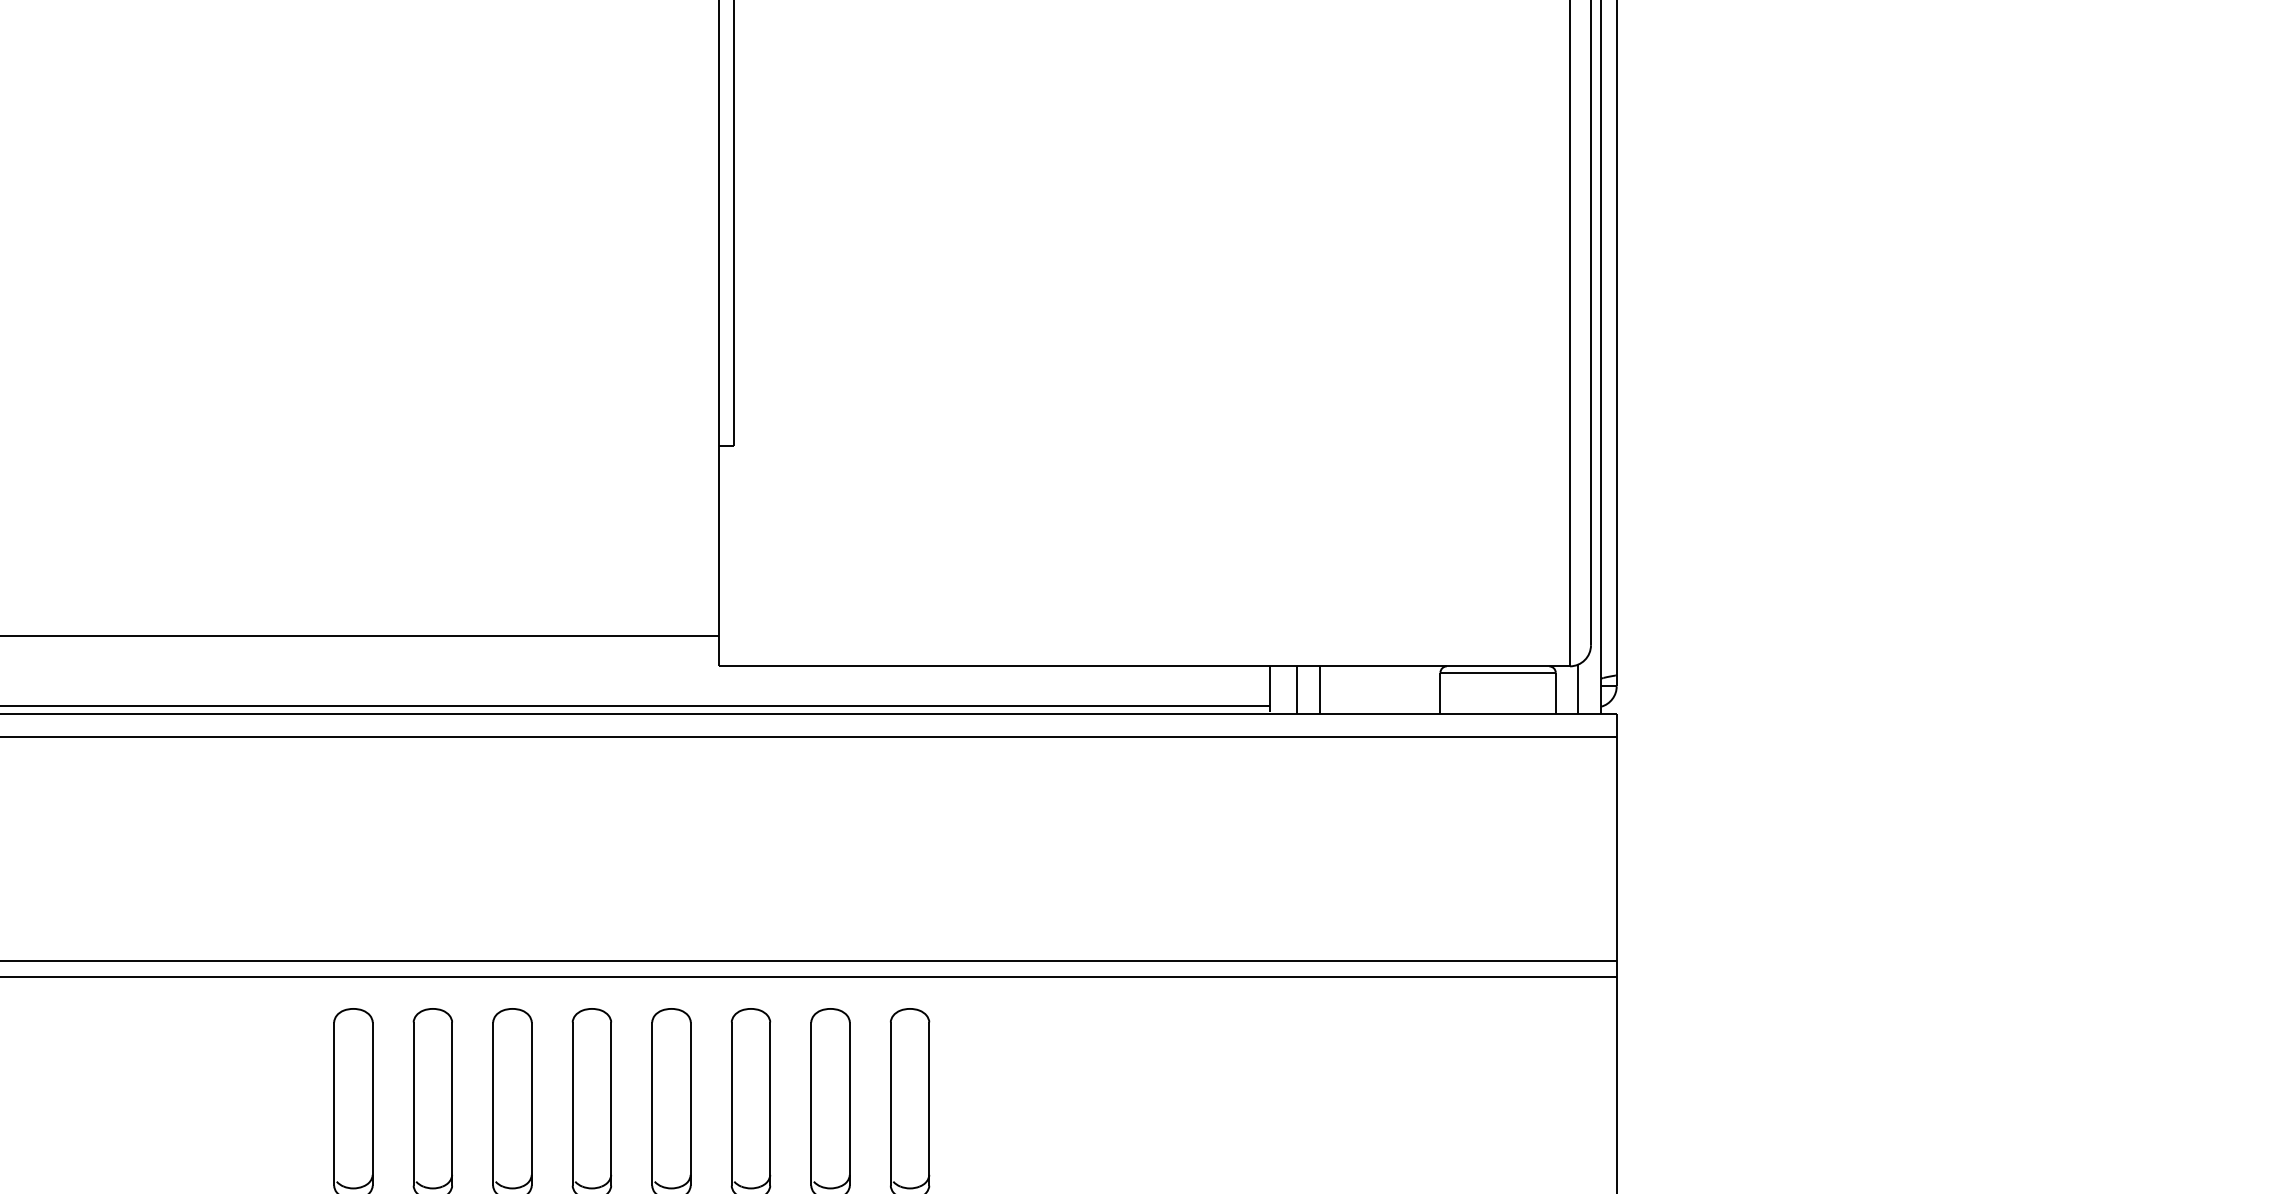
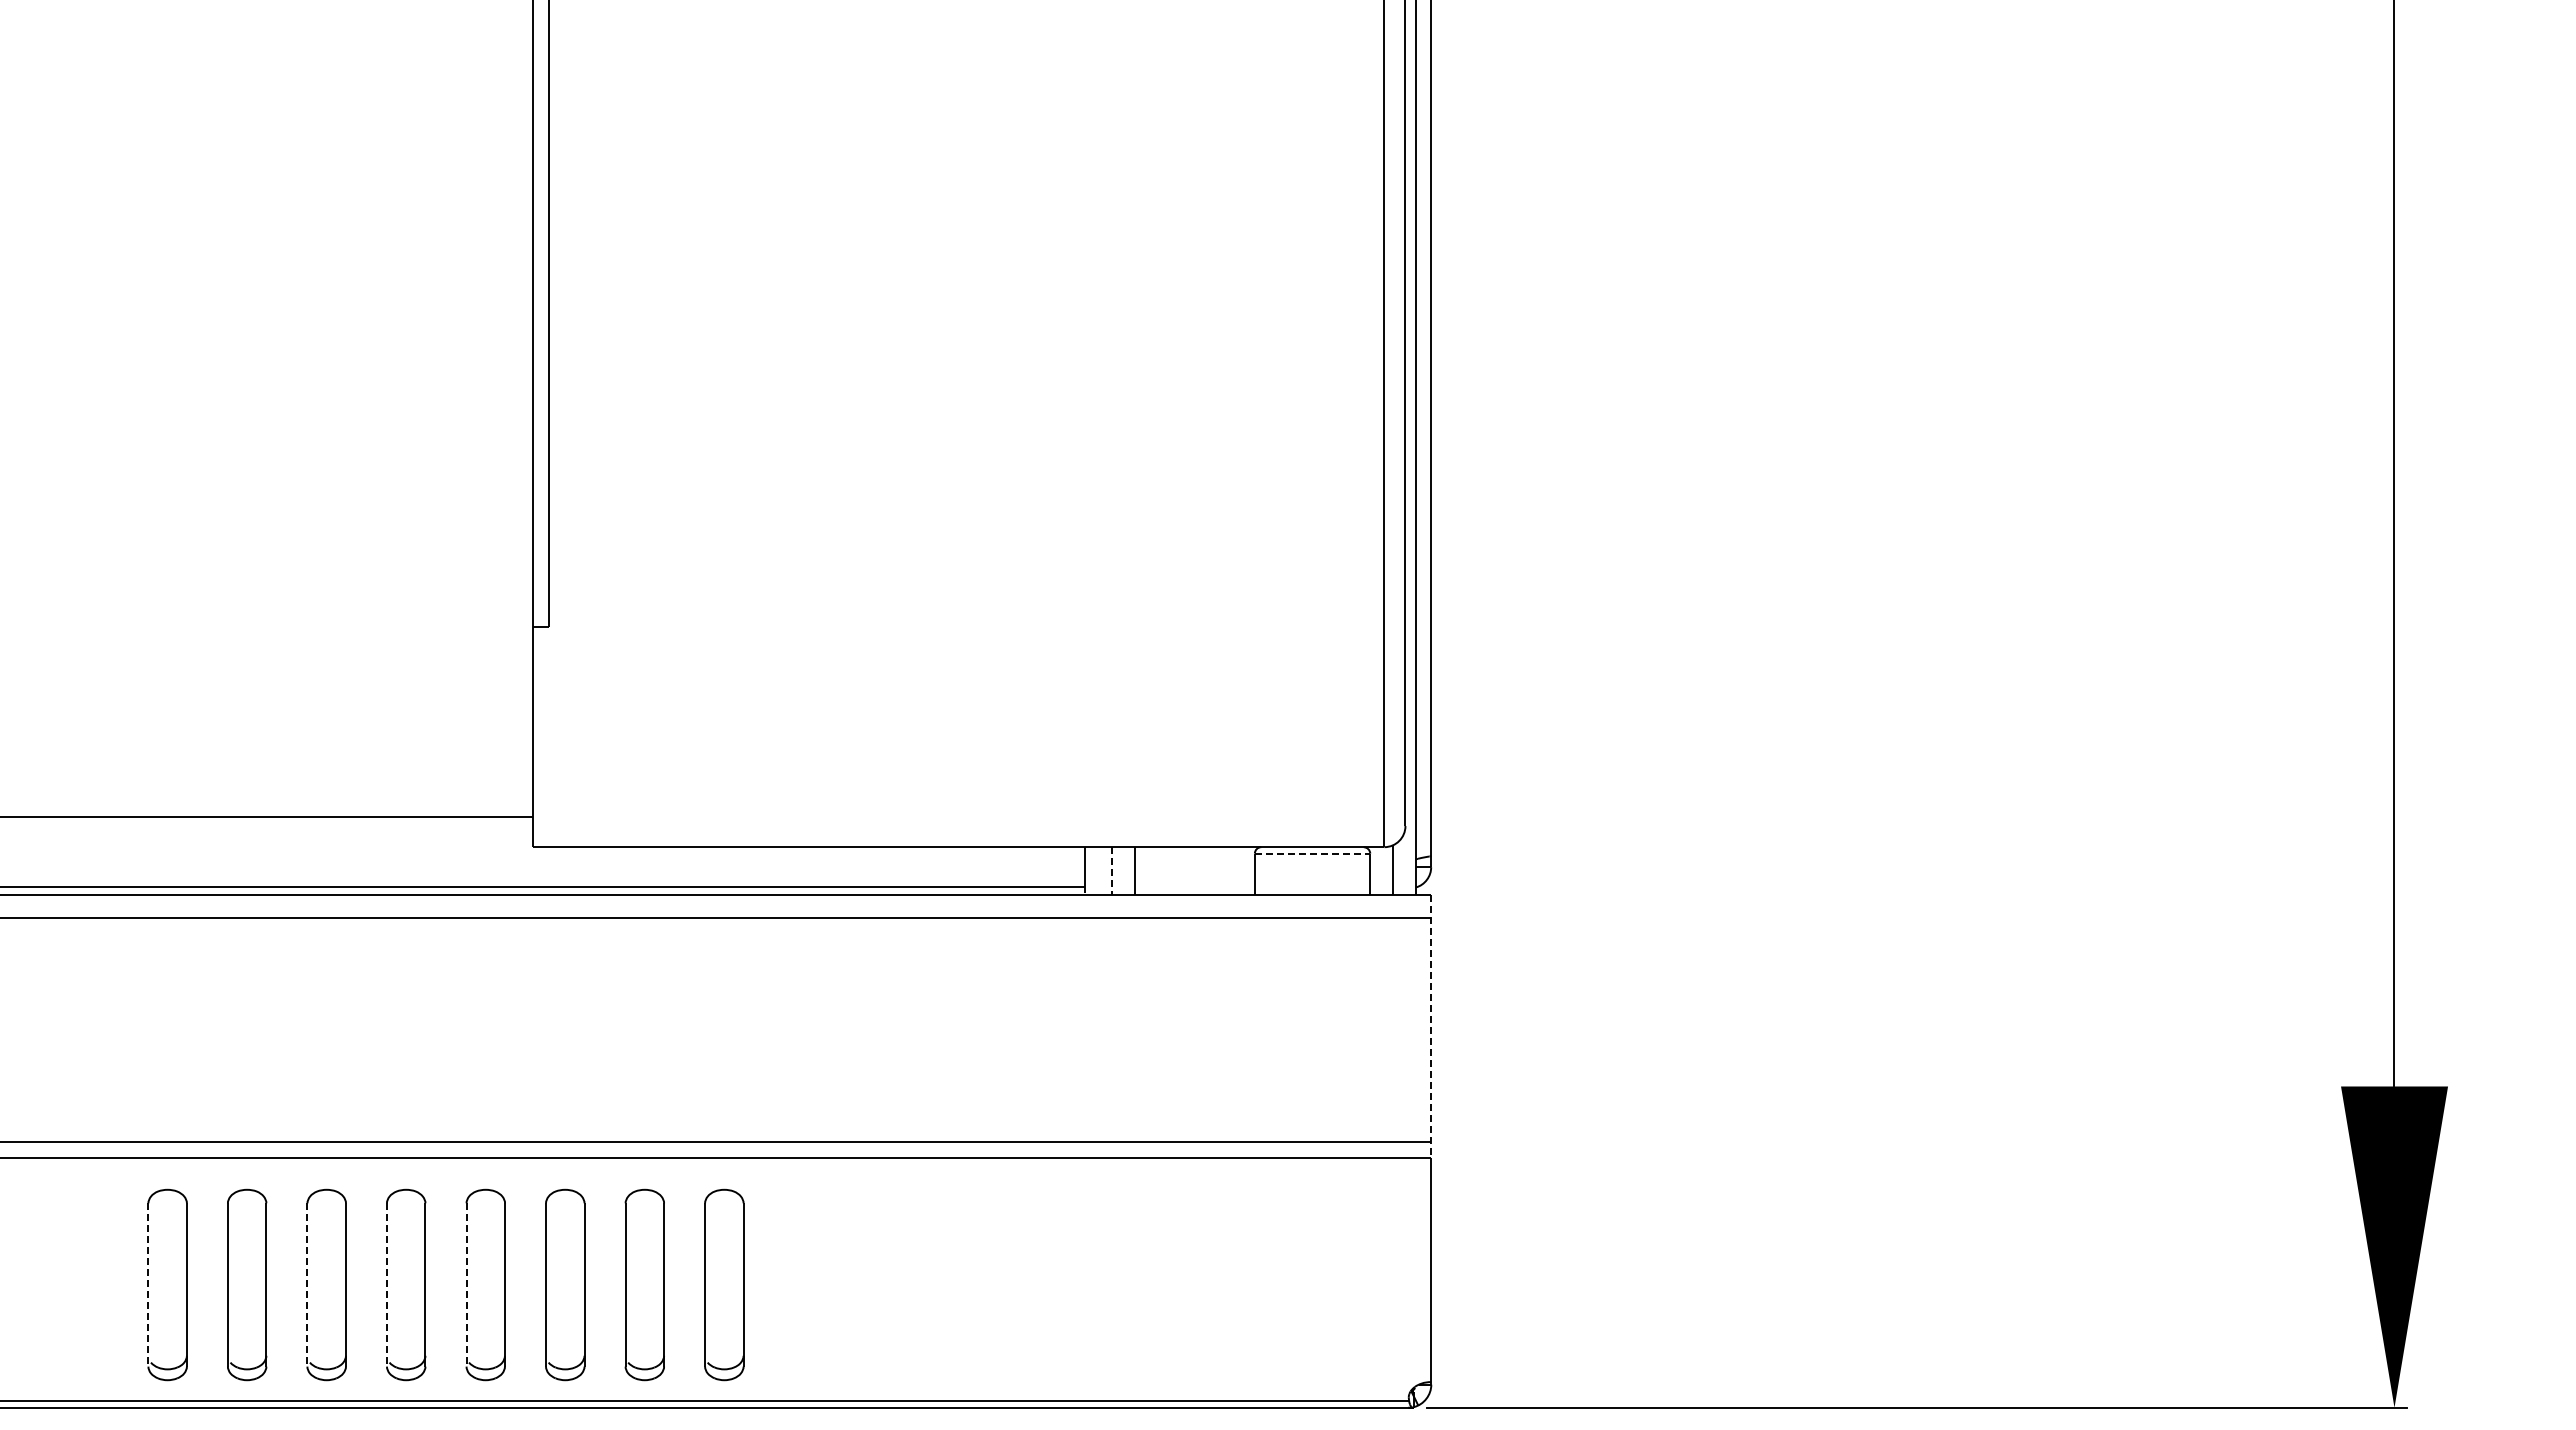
line: (1498, 672) -> (1312, 853), solid -> dashed
line: (1297, 689) -> (1111, 870), solid -> dashed
line: (1617, 845) -> (1431, 1026), solid -> dashed
line: (334, 1103) -> (148, 1284), solid -> dashed
line: (493, 1103) -> (307, 1284), solid -> dashed
line: (572, 1103) -> (386, 1284), solid -> dashed
line: (652, 1103) -> (466, 1284), solid -> dashed

